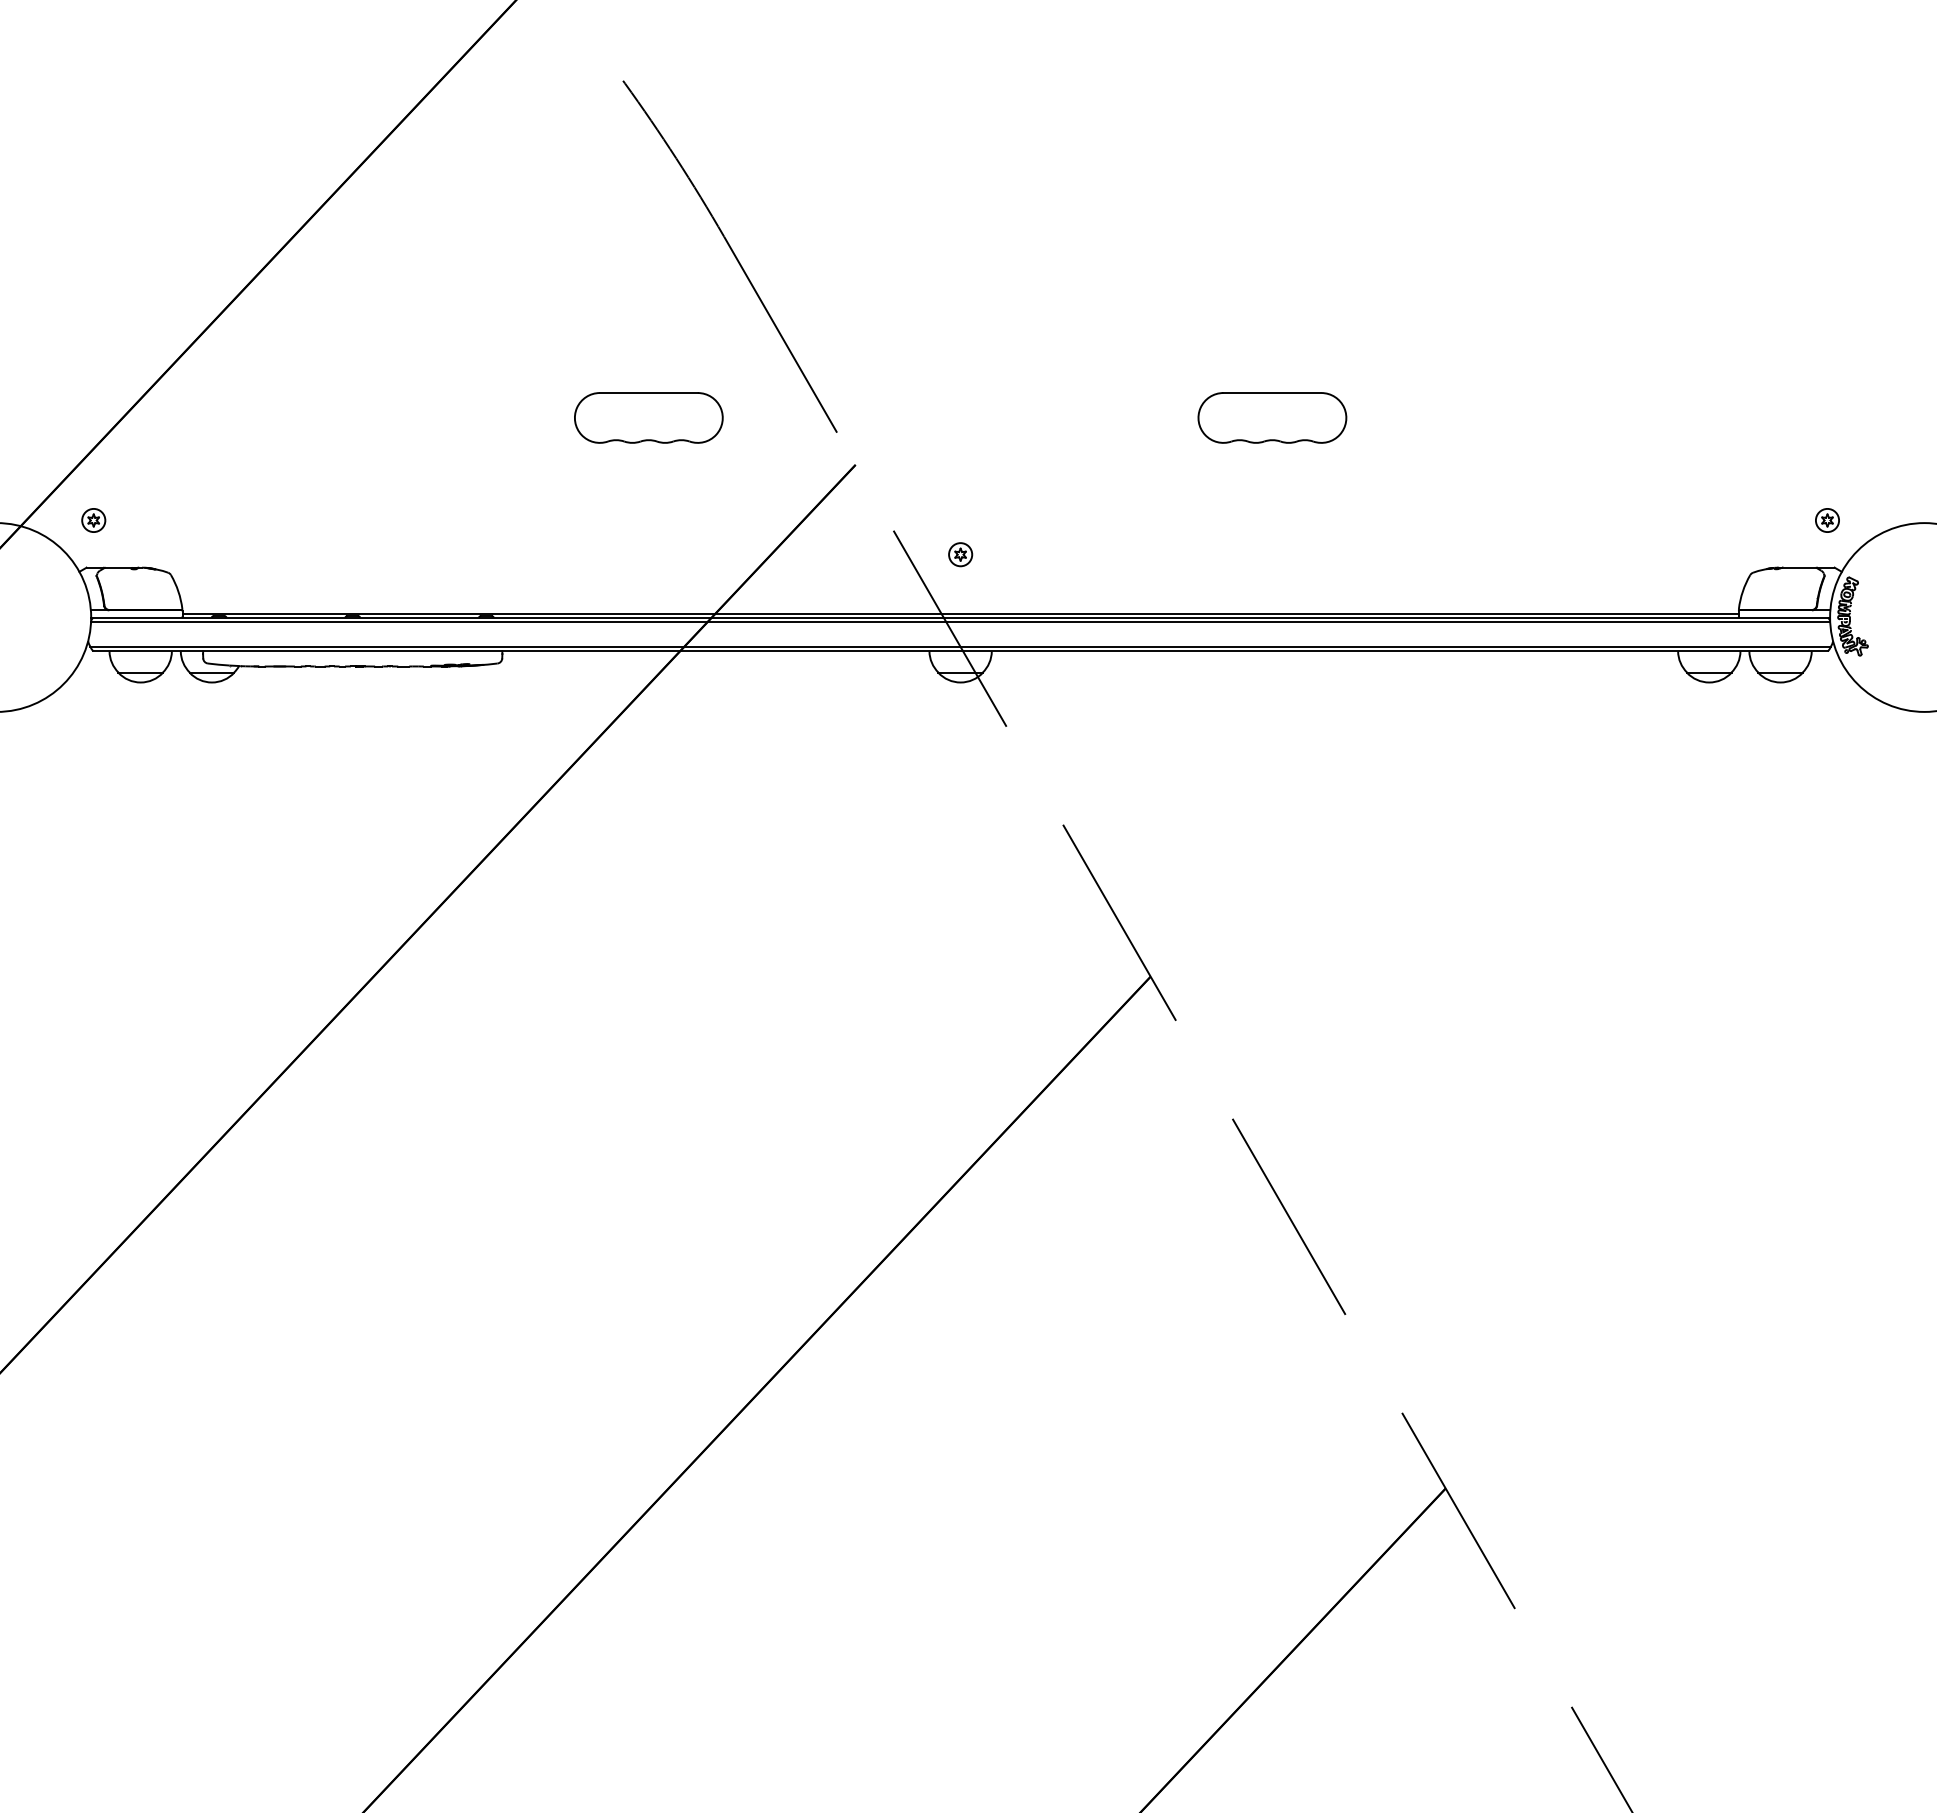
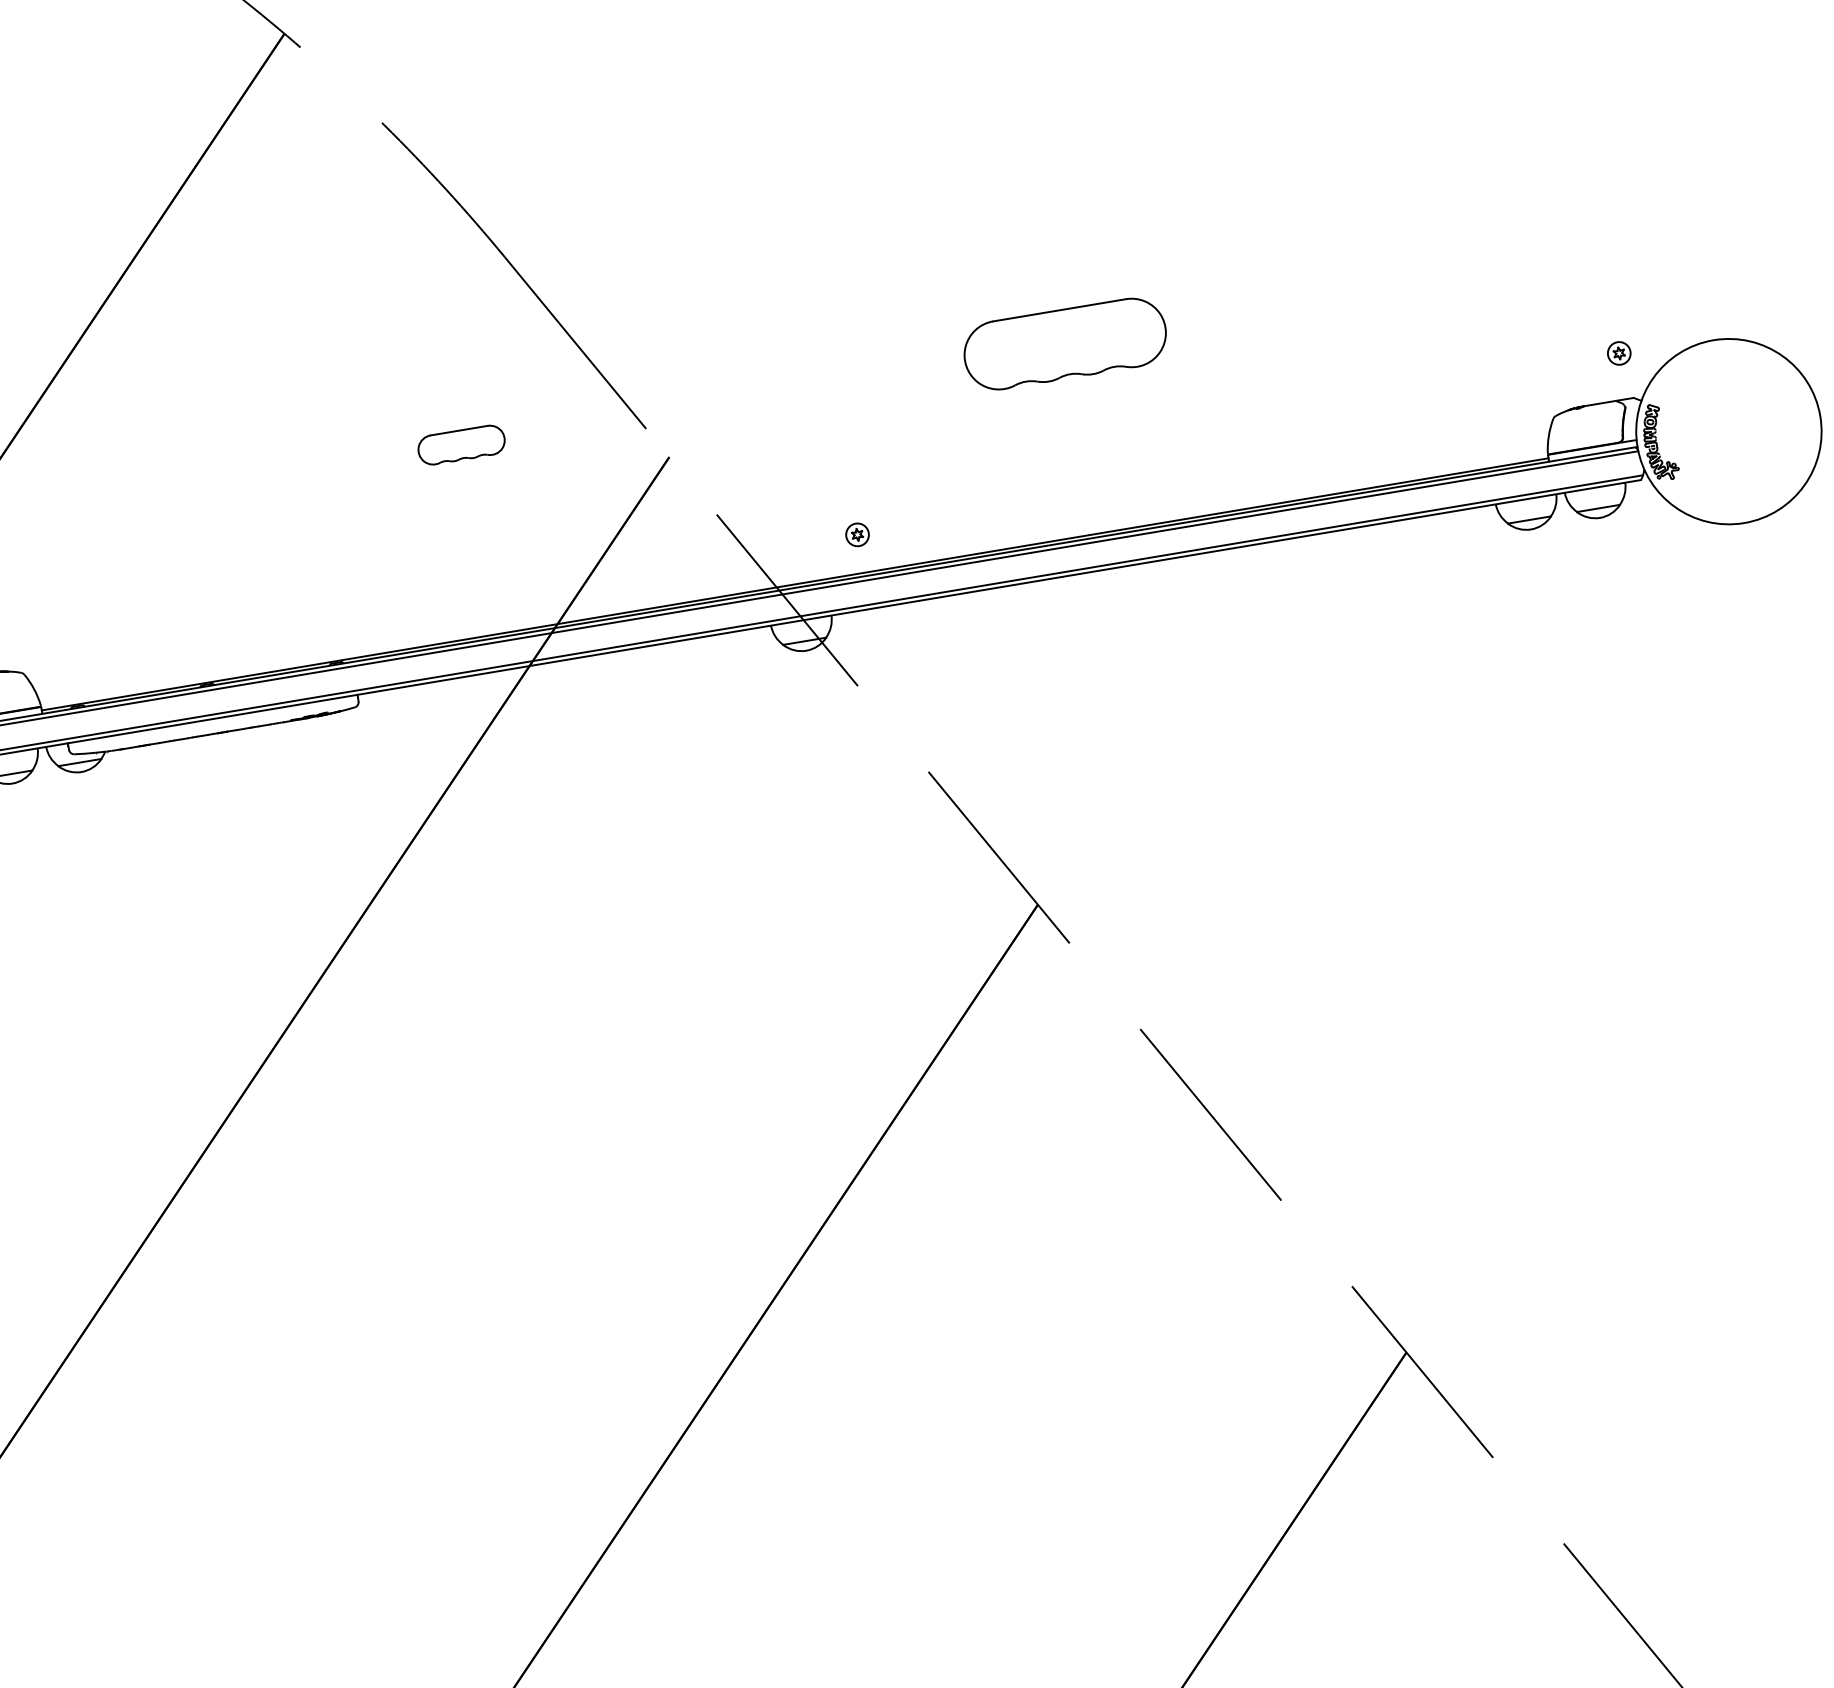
part: (648, 417) -> (461, 444), size x0.6
part: (1272, 417) -> (1065, 343), size x1.4
part: (960, 554) -> (857, 534), moved

